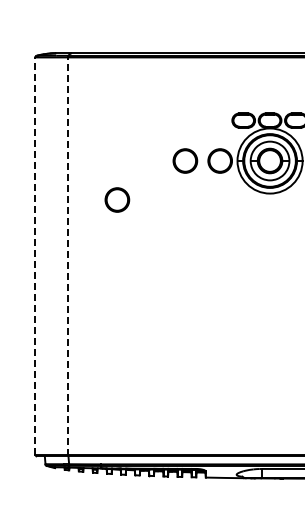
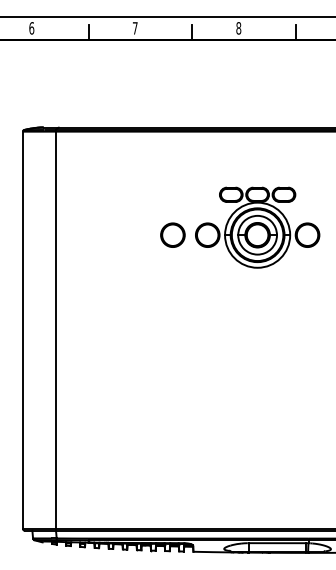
circle: (116, 199) -> (104, 273), removed
line: (34, 256) -> (22, 330), dashed -> solid
line: (67, 257) -> (55, 331), dashed -> solid

